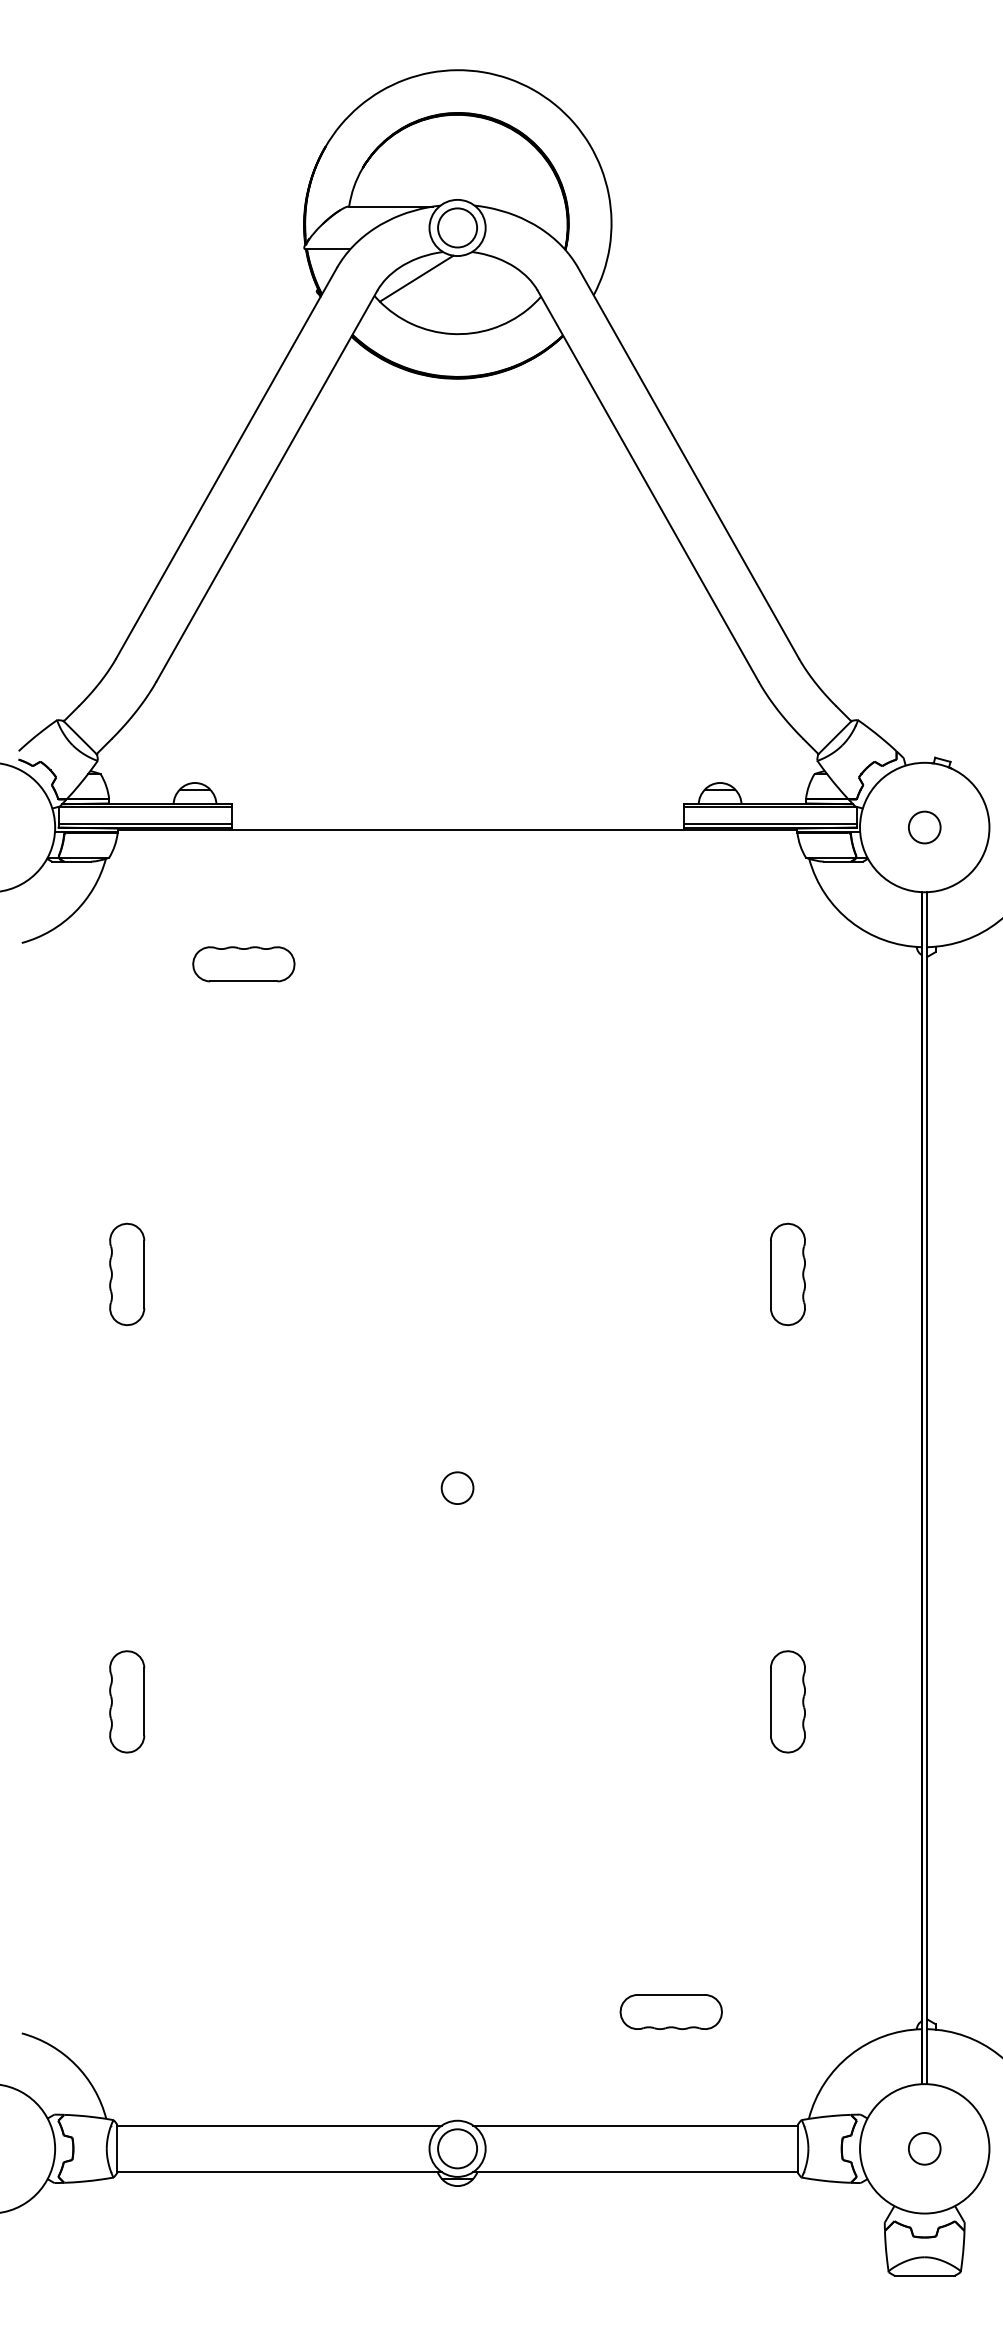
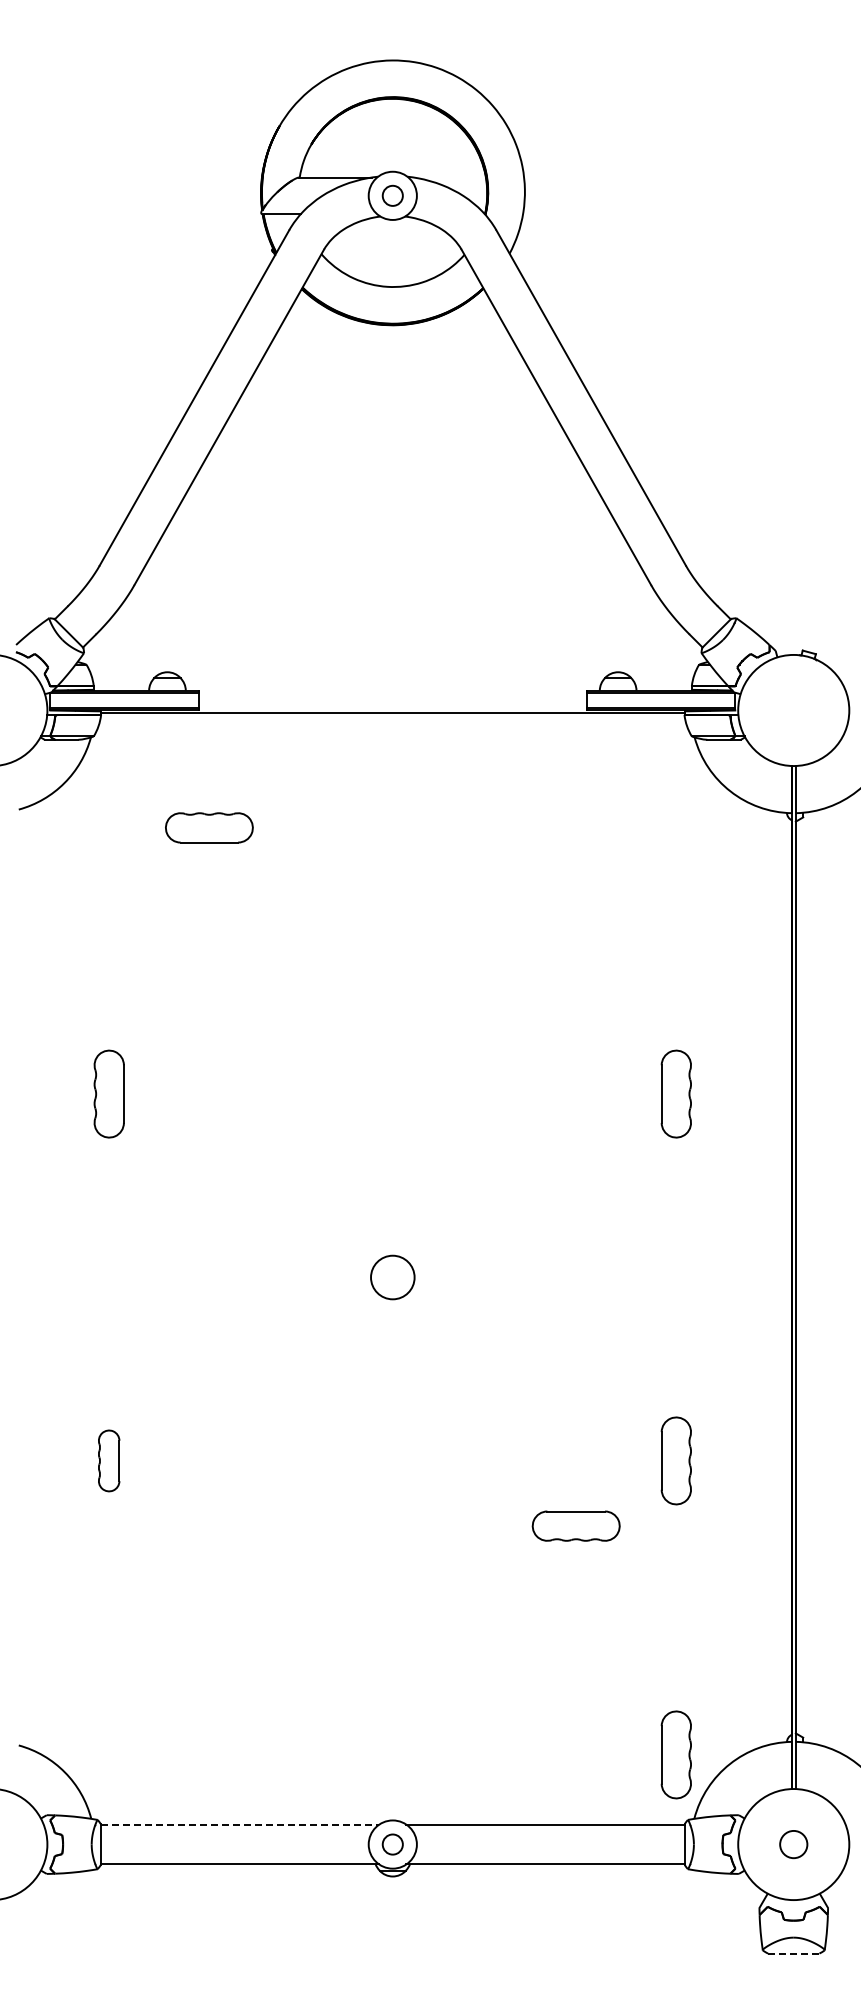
circle: (457, 227) -> (392, 195), size x0.6
line: (416, 278) -> (357, 239), removed
circle: (924, 827) -> (793, 710), removed
circle: (457, 1488) -> (392, 1277), size x1.6
part: (126, 1701) -> (108, 1460), size x0.7
part: (670, 2011) -> (575, 1525), moved
part: (786, 2043) -> (675, 1754), added
line: (280, 2125) -> (240, 1824), solid -> dashed
circle: (457, 2148) -> (392, 1844), size x0.6
line: (924, 2275) -> (793, 1953), solid -> dashed

